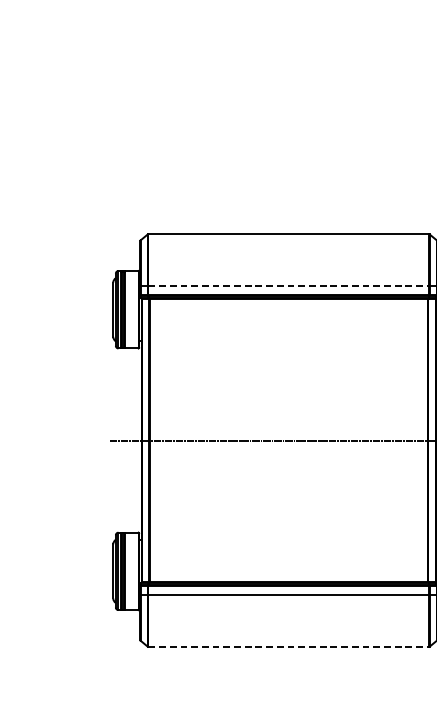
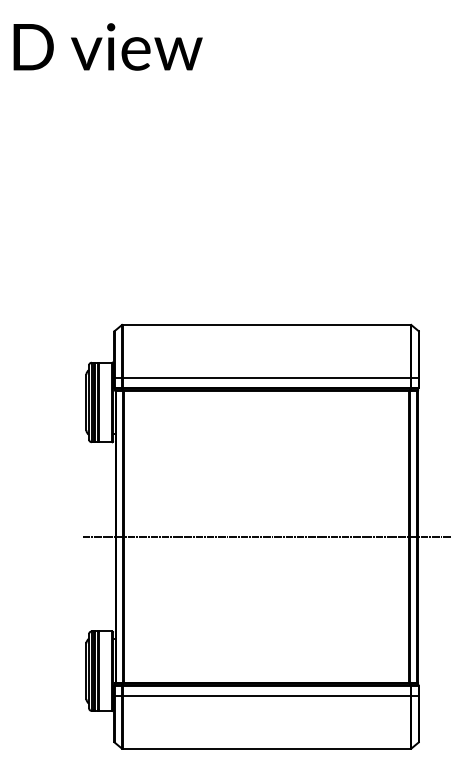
line: (289, 285) -> (267, 377), dashed -> solid
line: (289, 646) -> (267, 748), dashed -> solid

